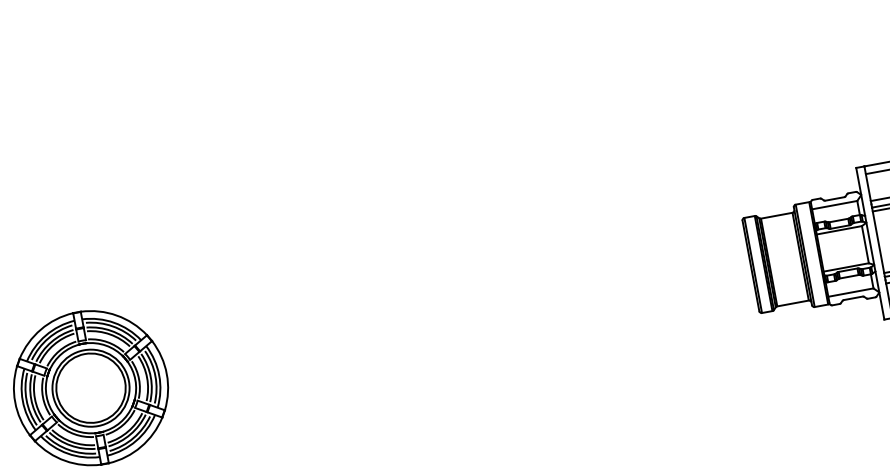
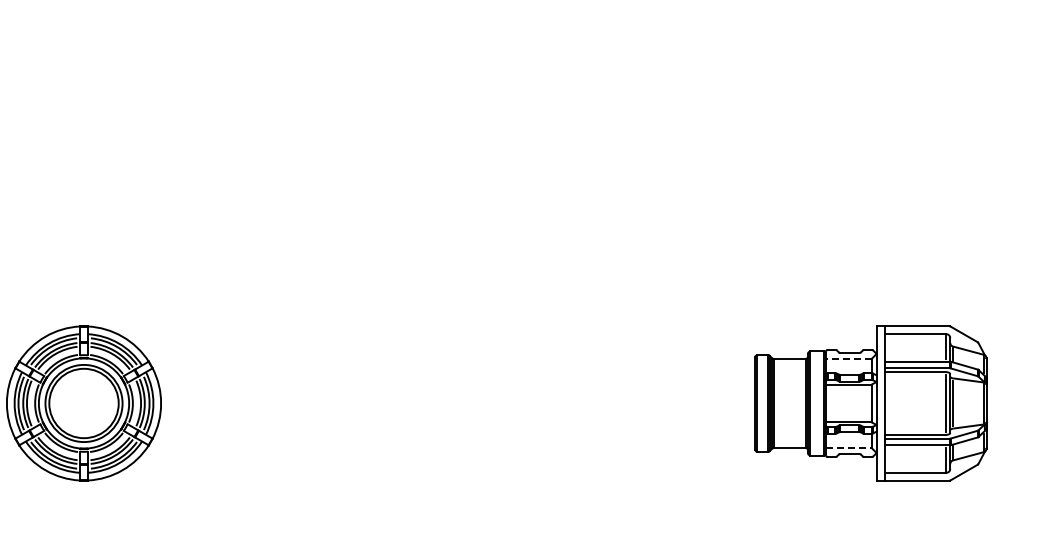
line: (834, 205) -> (848, 359), solid -> dashed
line: (850, 292) -> (848, 447), solid -> dashed

